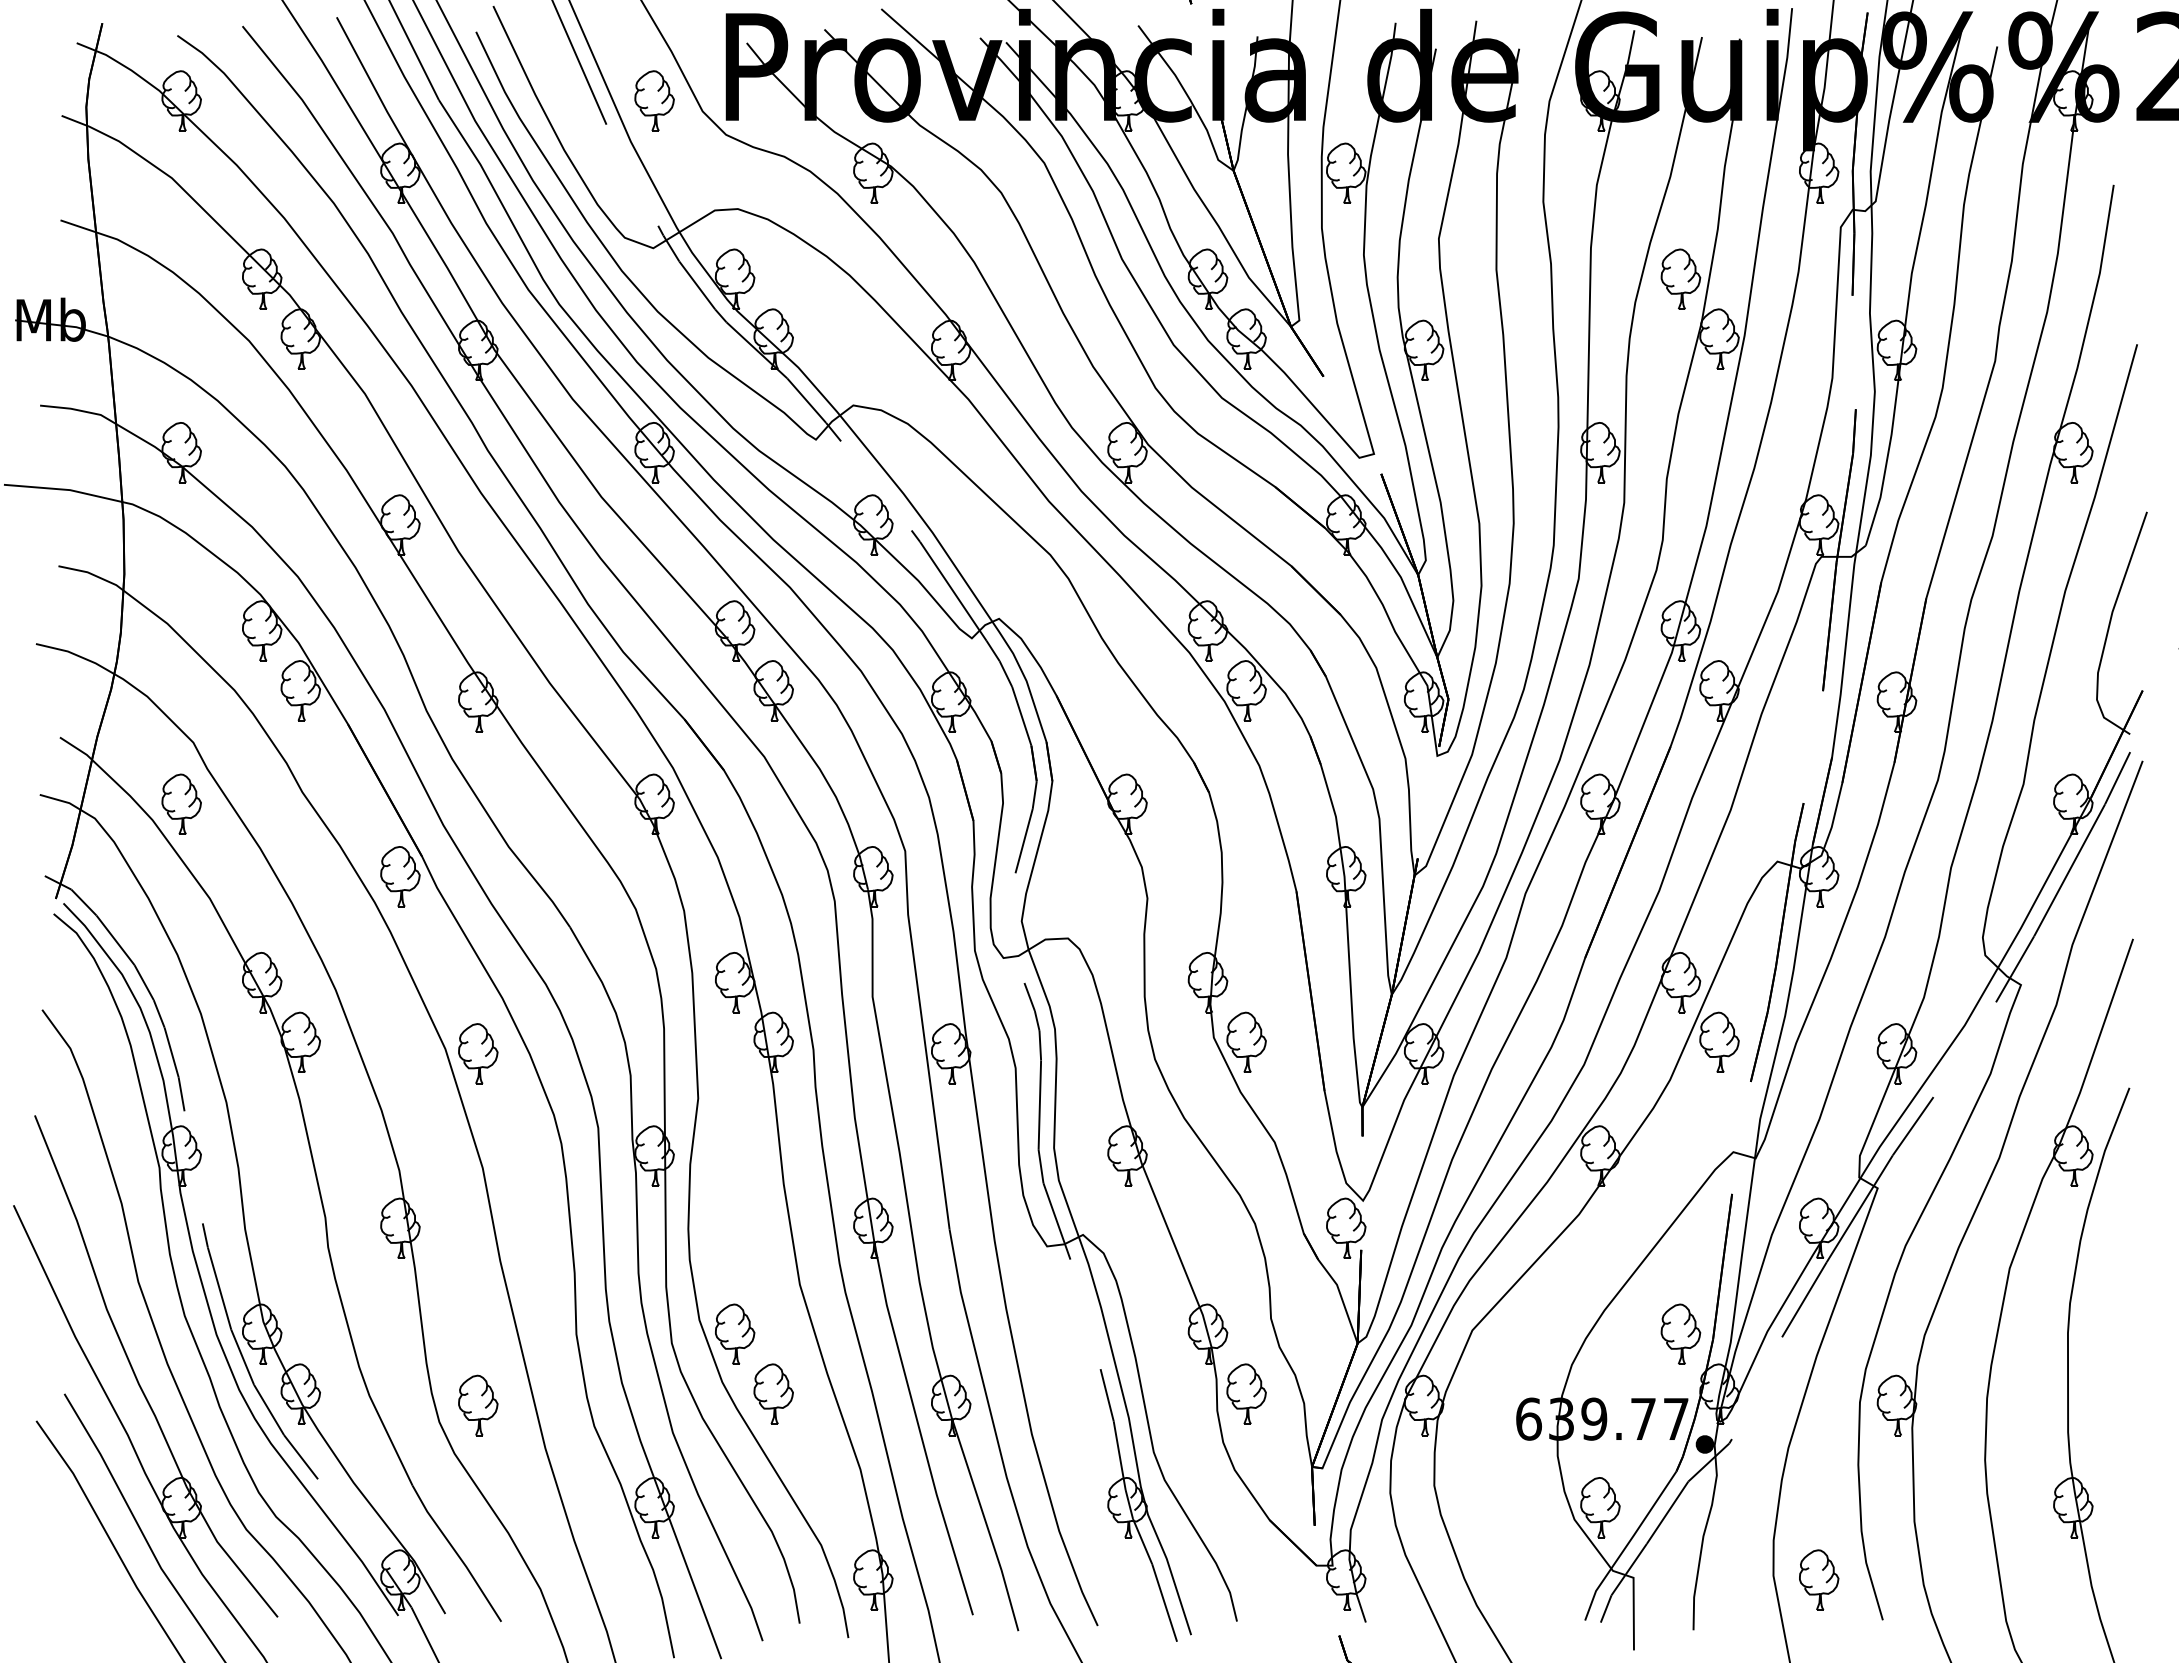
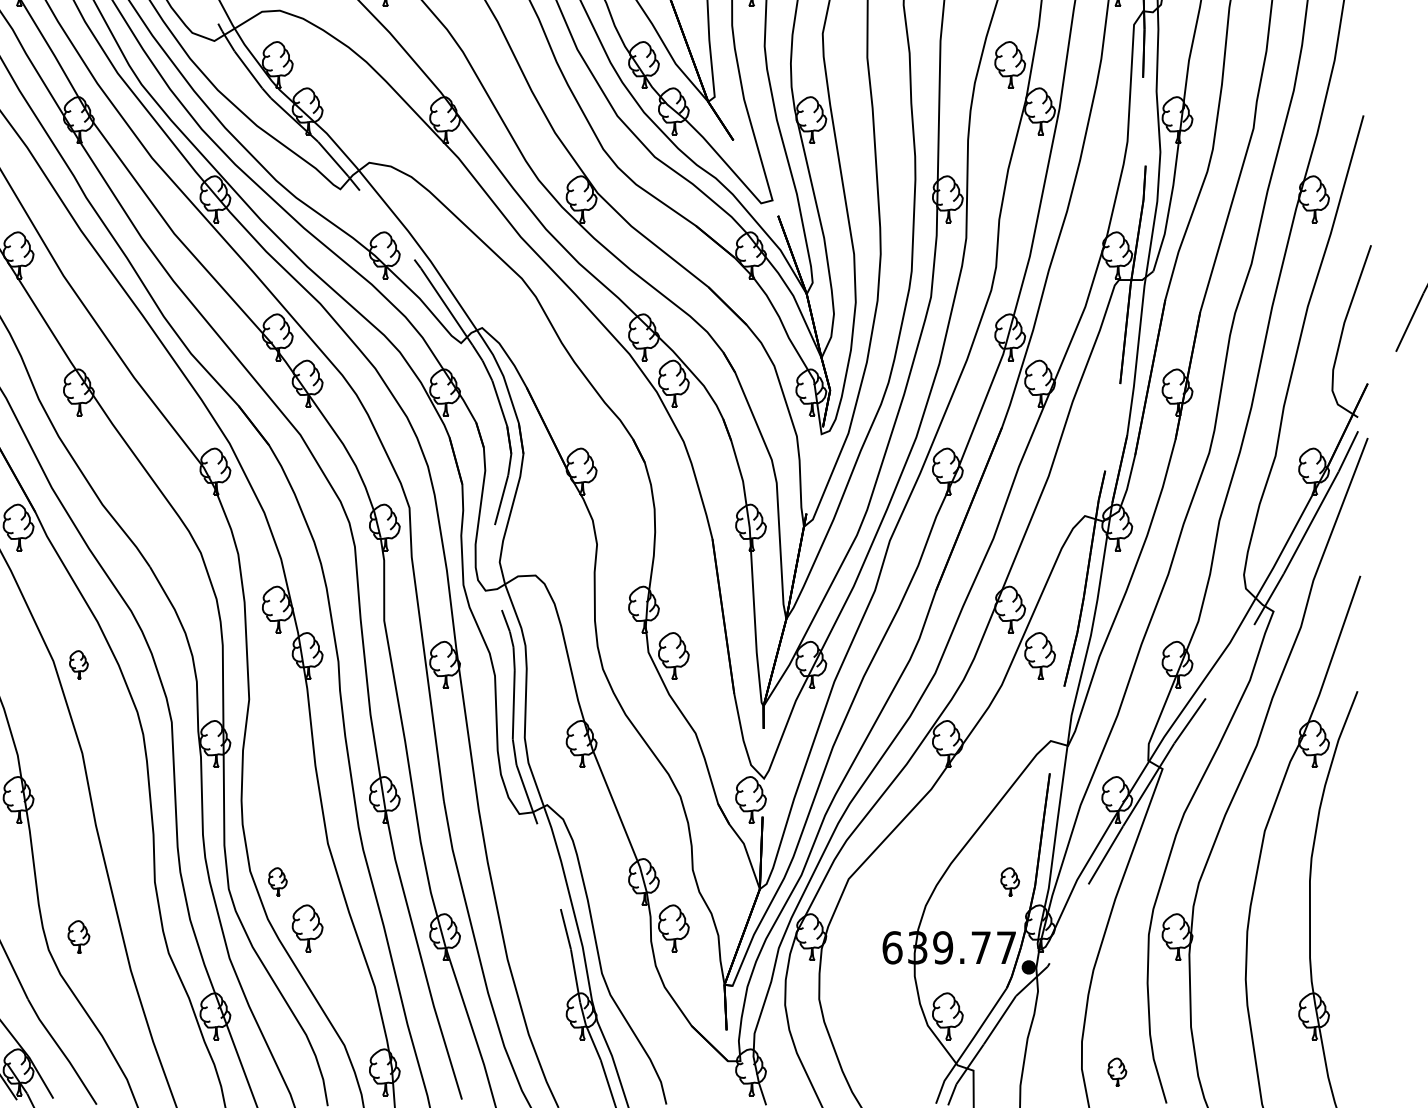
part: (478, 1053) -> (79, 664), size x0.6
part: (735, 1333) -> (278, 881), size x0.6
part: (1680, 1333) -> (1009, 881), size x0.6
part: (478, 1405) -> (79, 937), size x0.7
part: (1819, 1579) -> (1117, 1071), size x0.6

